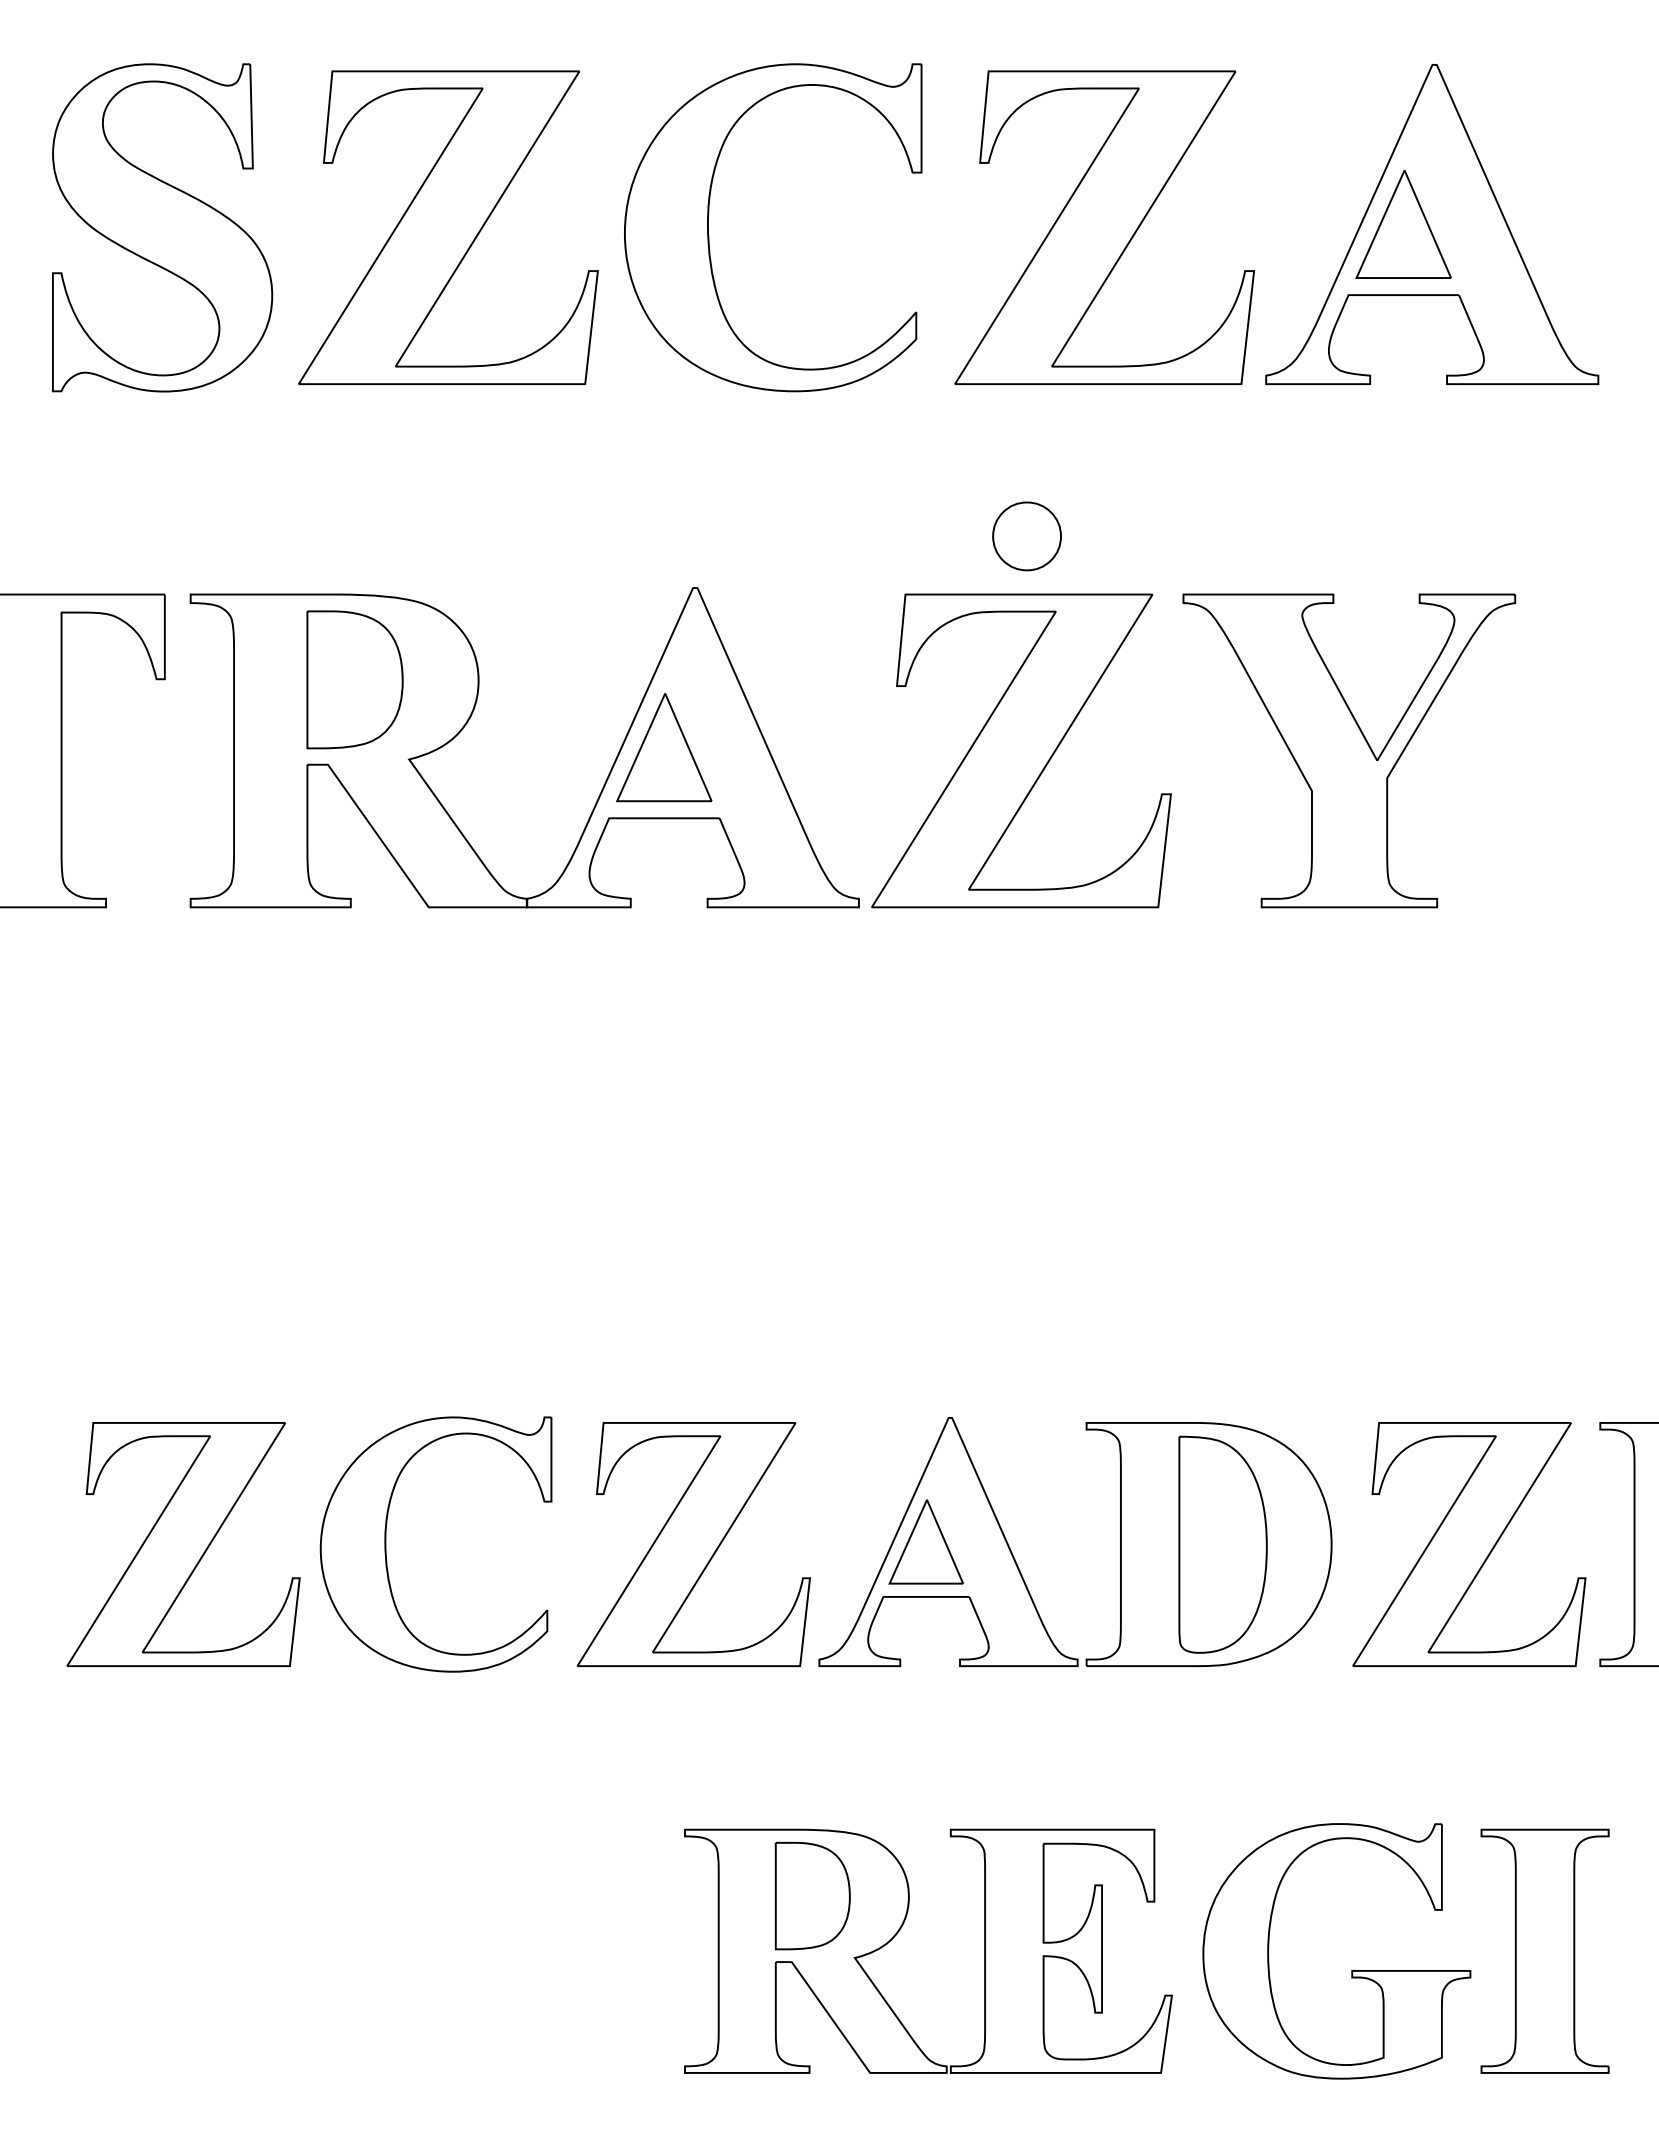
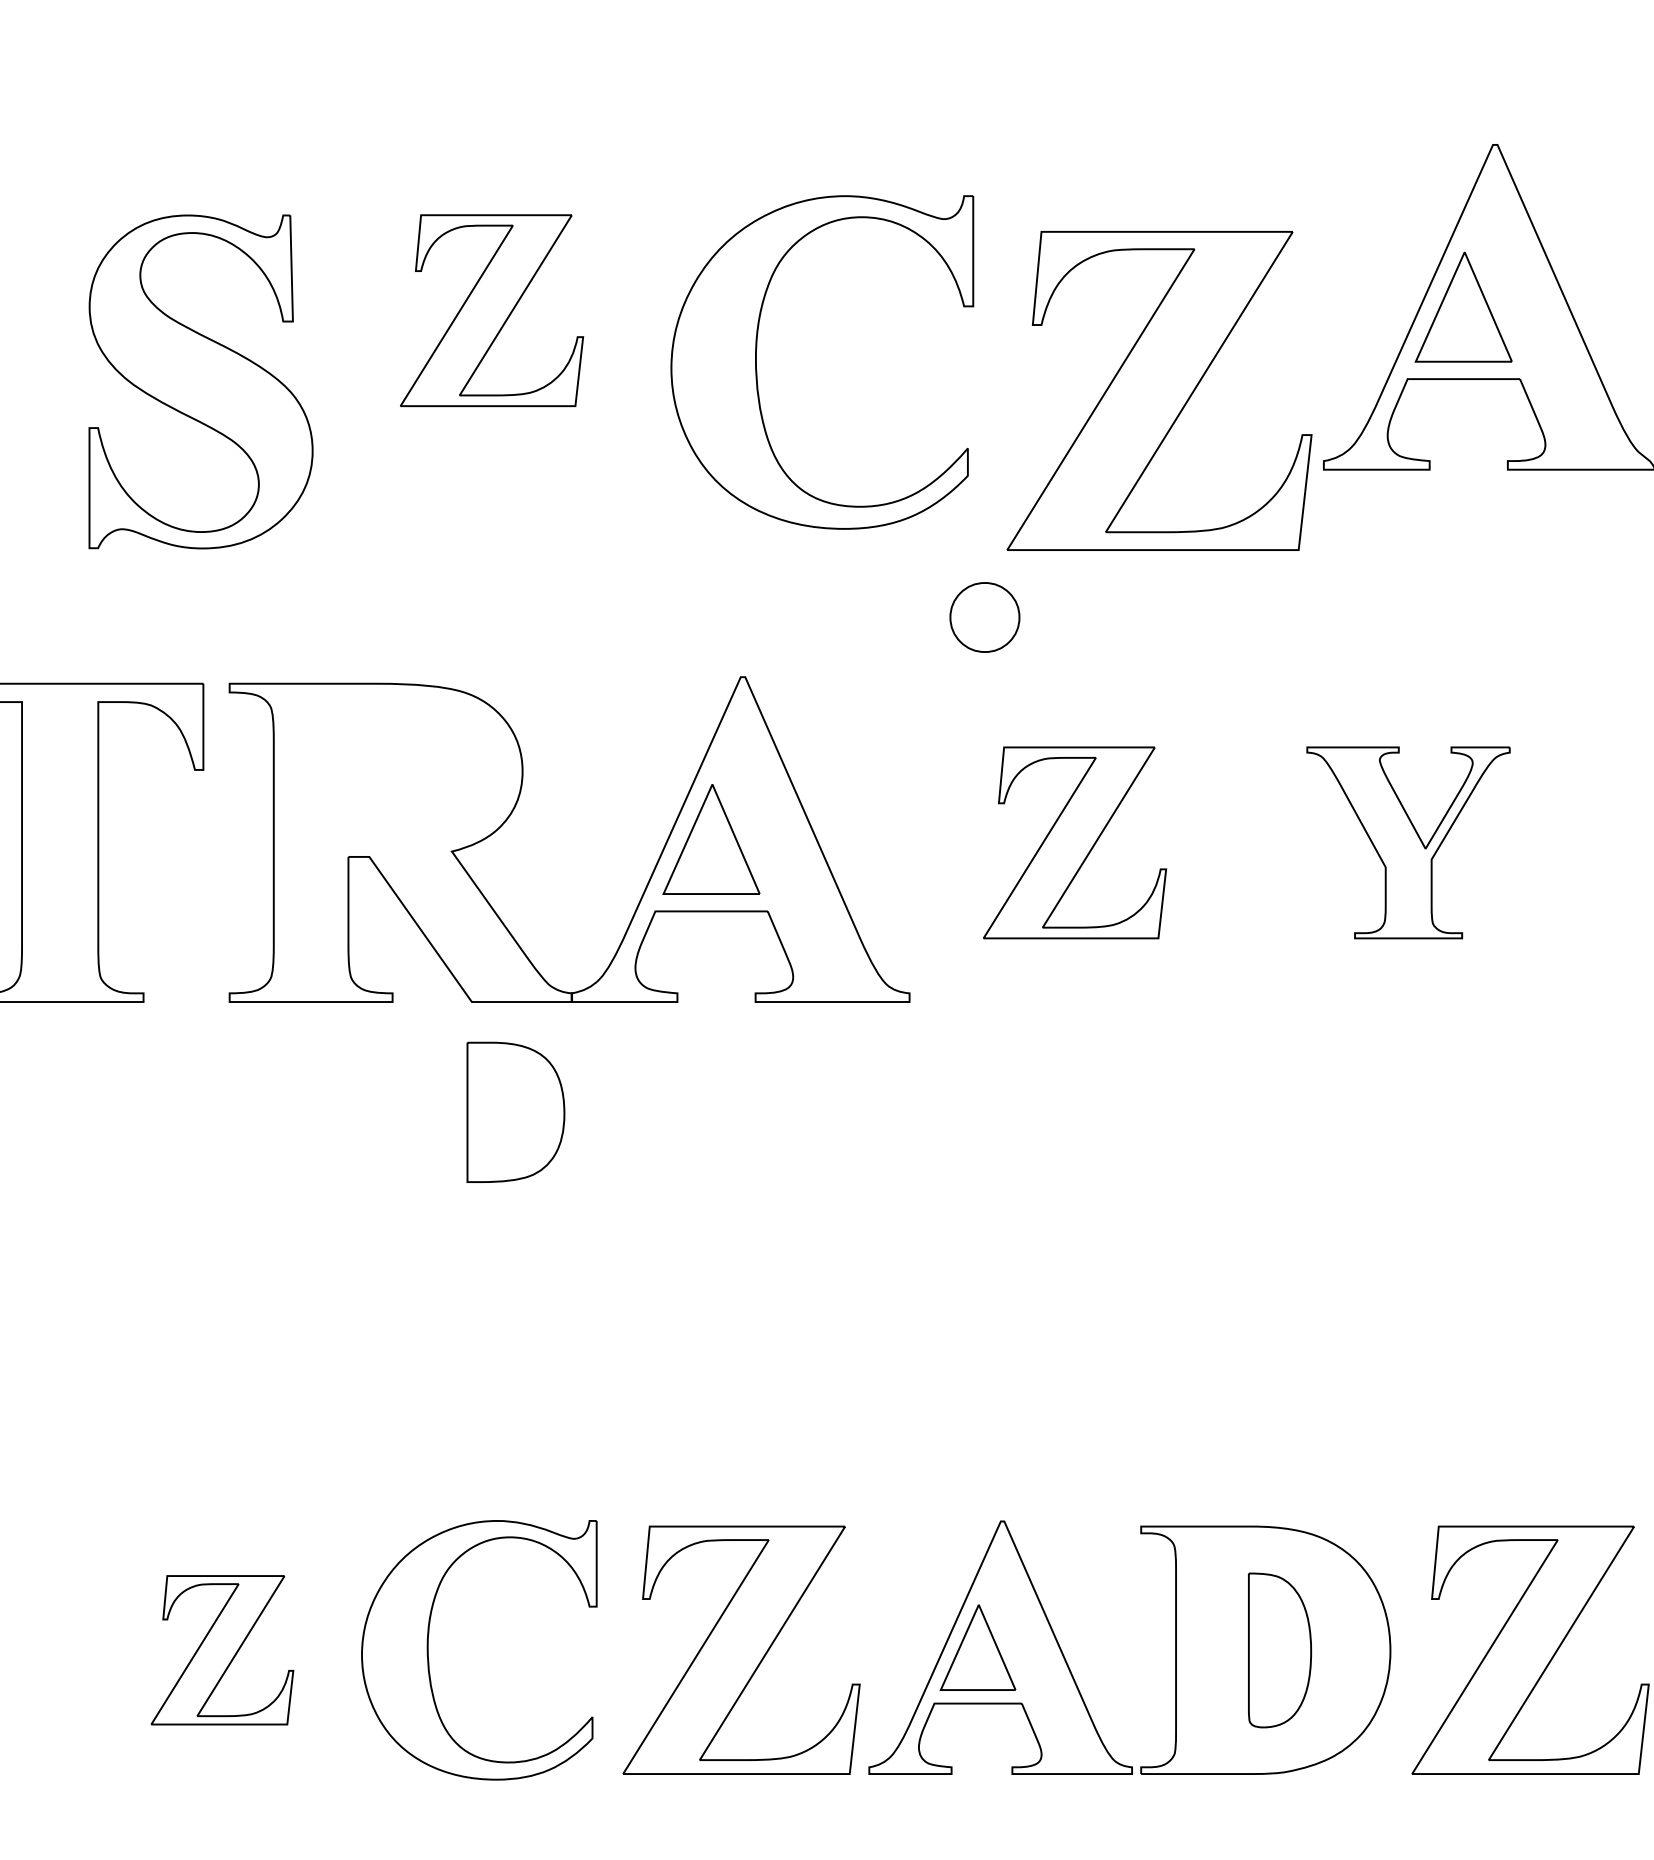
part: (162, 227) -> (200, 381), moved
part: (448, 227) -> (491, 310), size x0.6
part: (1104, 227) -> (1159, 390), moved
part: (709, 235) -> (757, 370), moved
part: (1026, 536) -> (984, 617), moved
part: (354, 679) -> (515, 1112), moved
part: (1021, 750) -> (1074, 842), size x0.6
part: (1349, 750) -> (1408, 842), size x0.6
part: (183, 1544) -> (222, 1650), size x0.6
part: (1222, 1544) -> (1279, 1650), size x0.7

